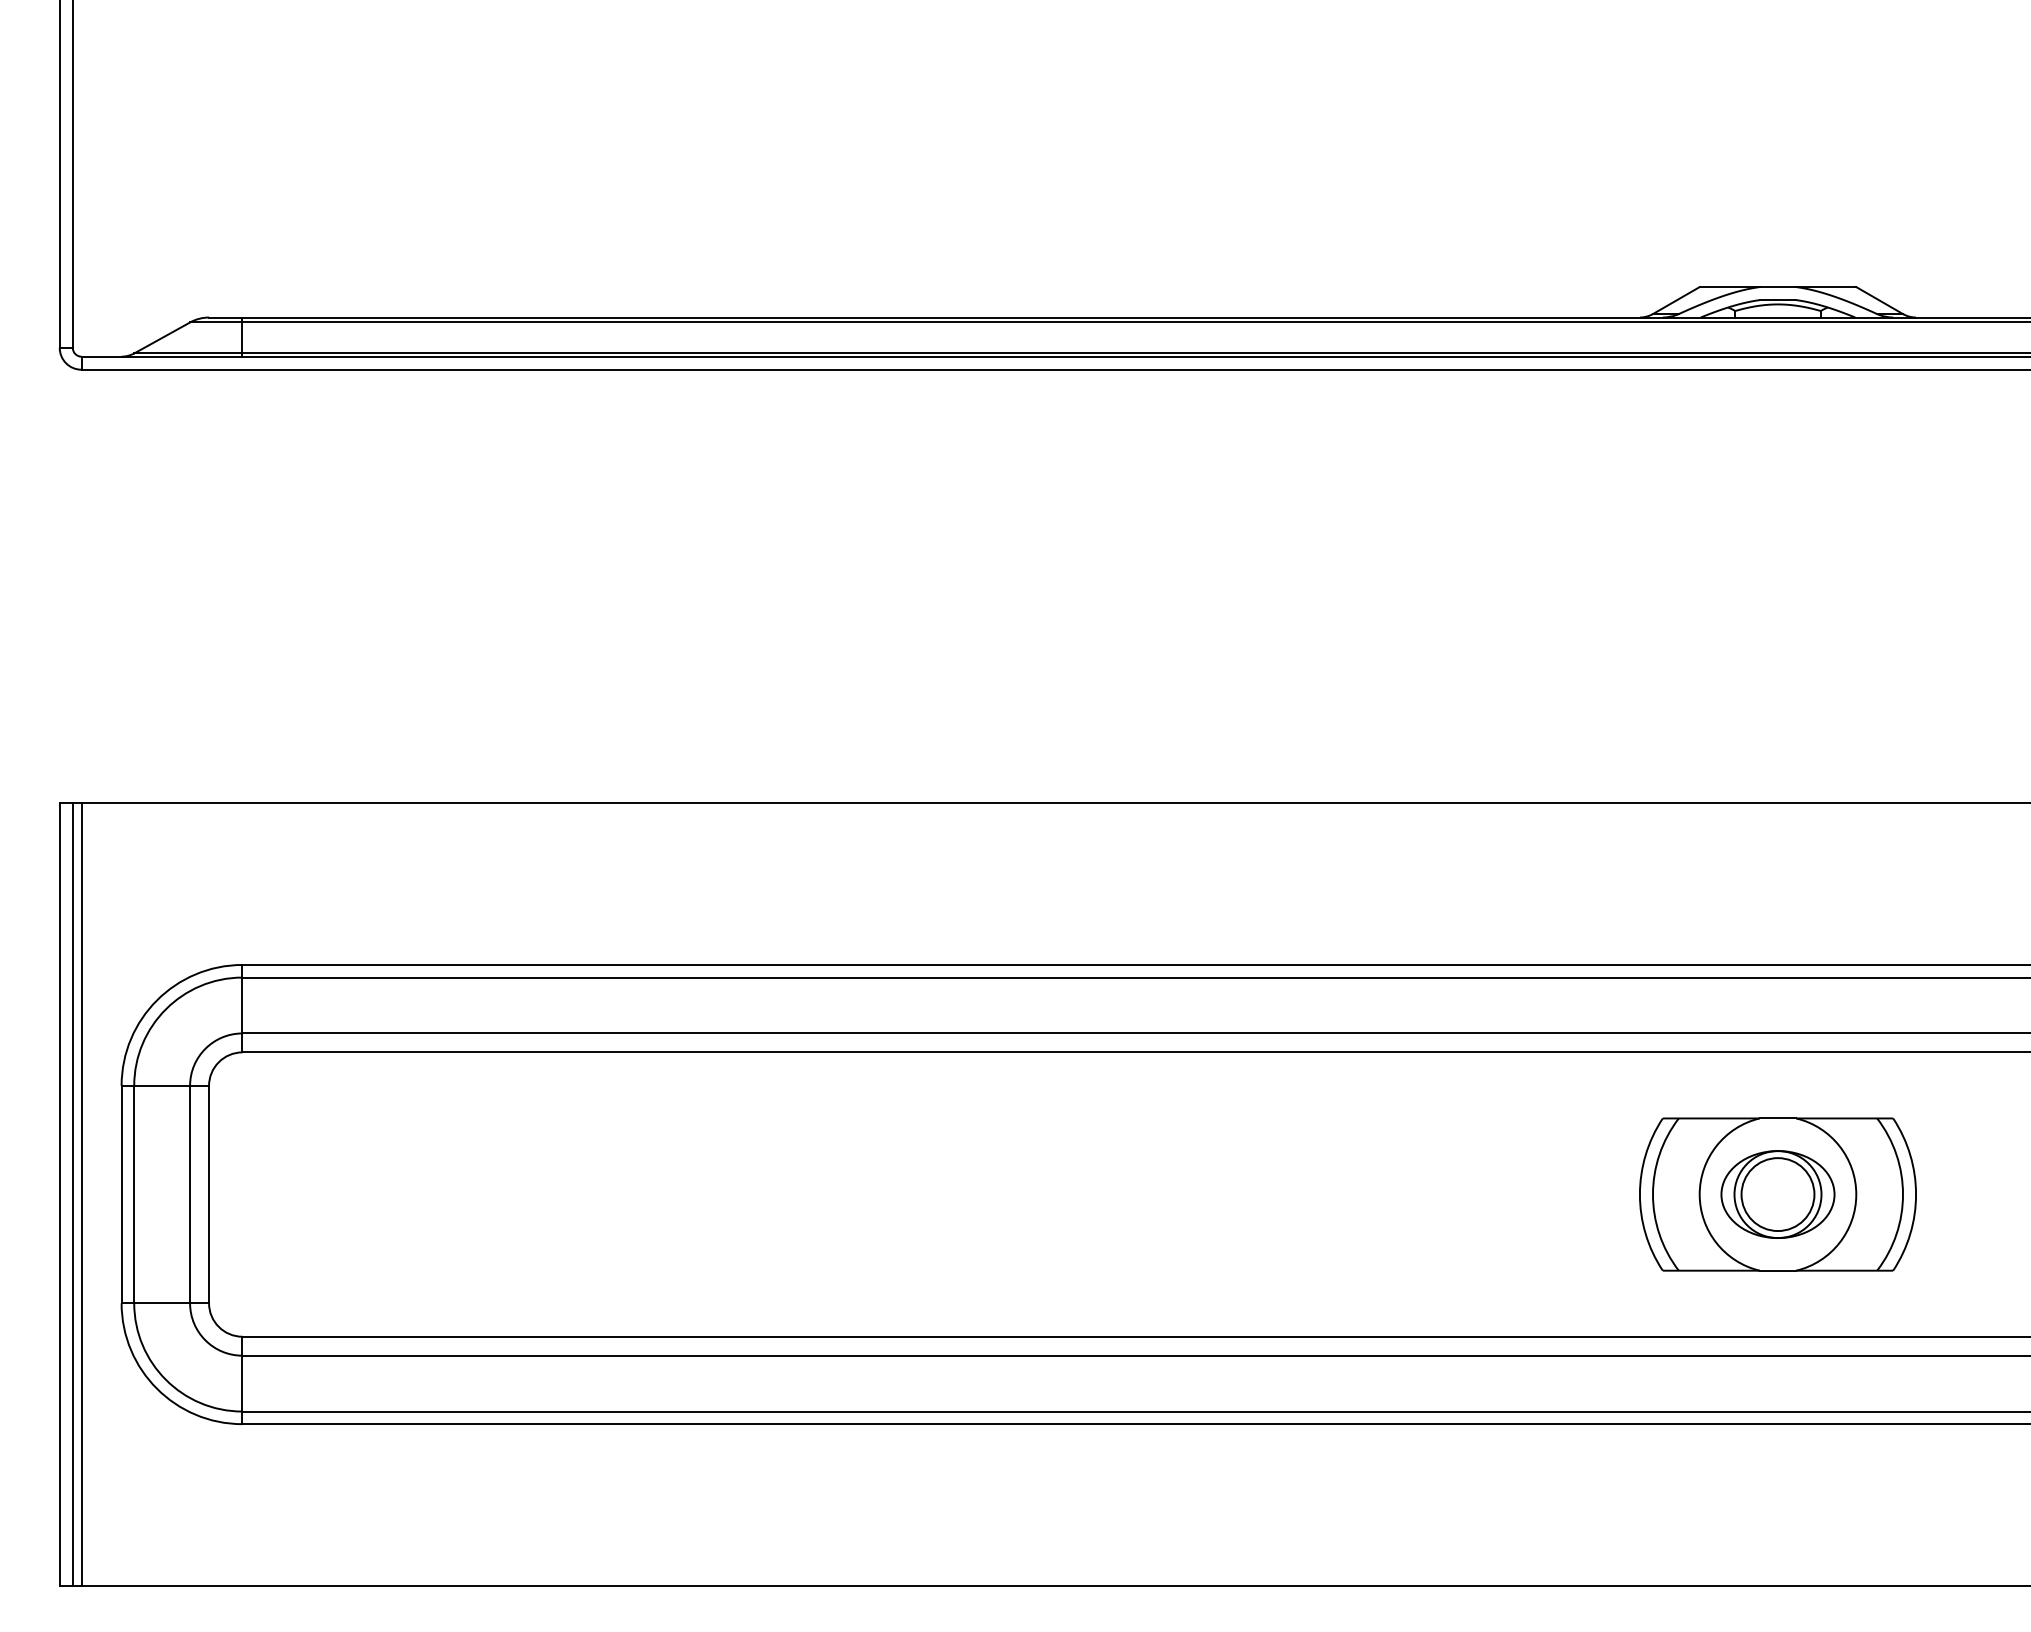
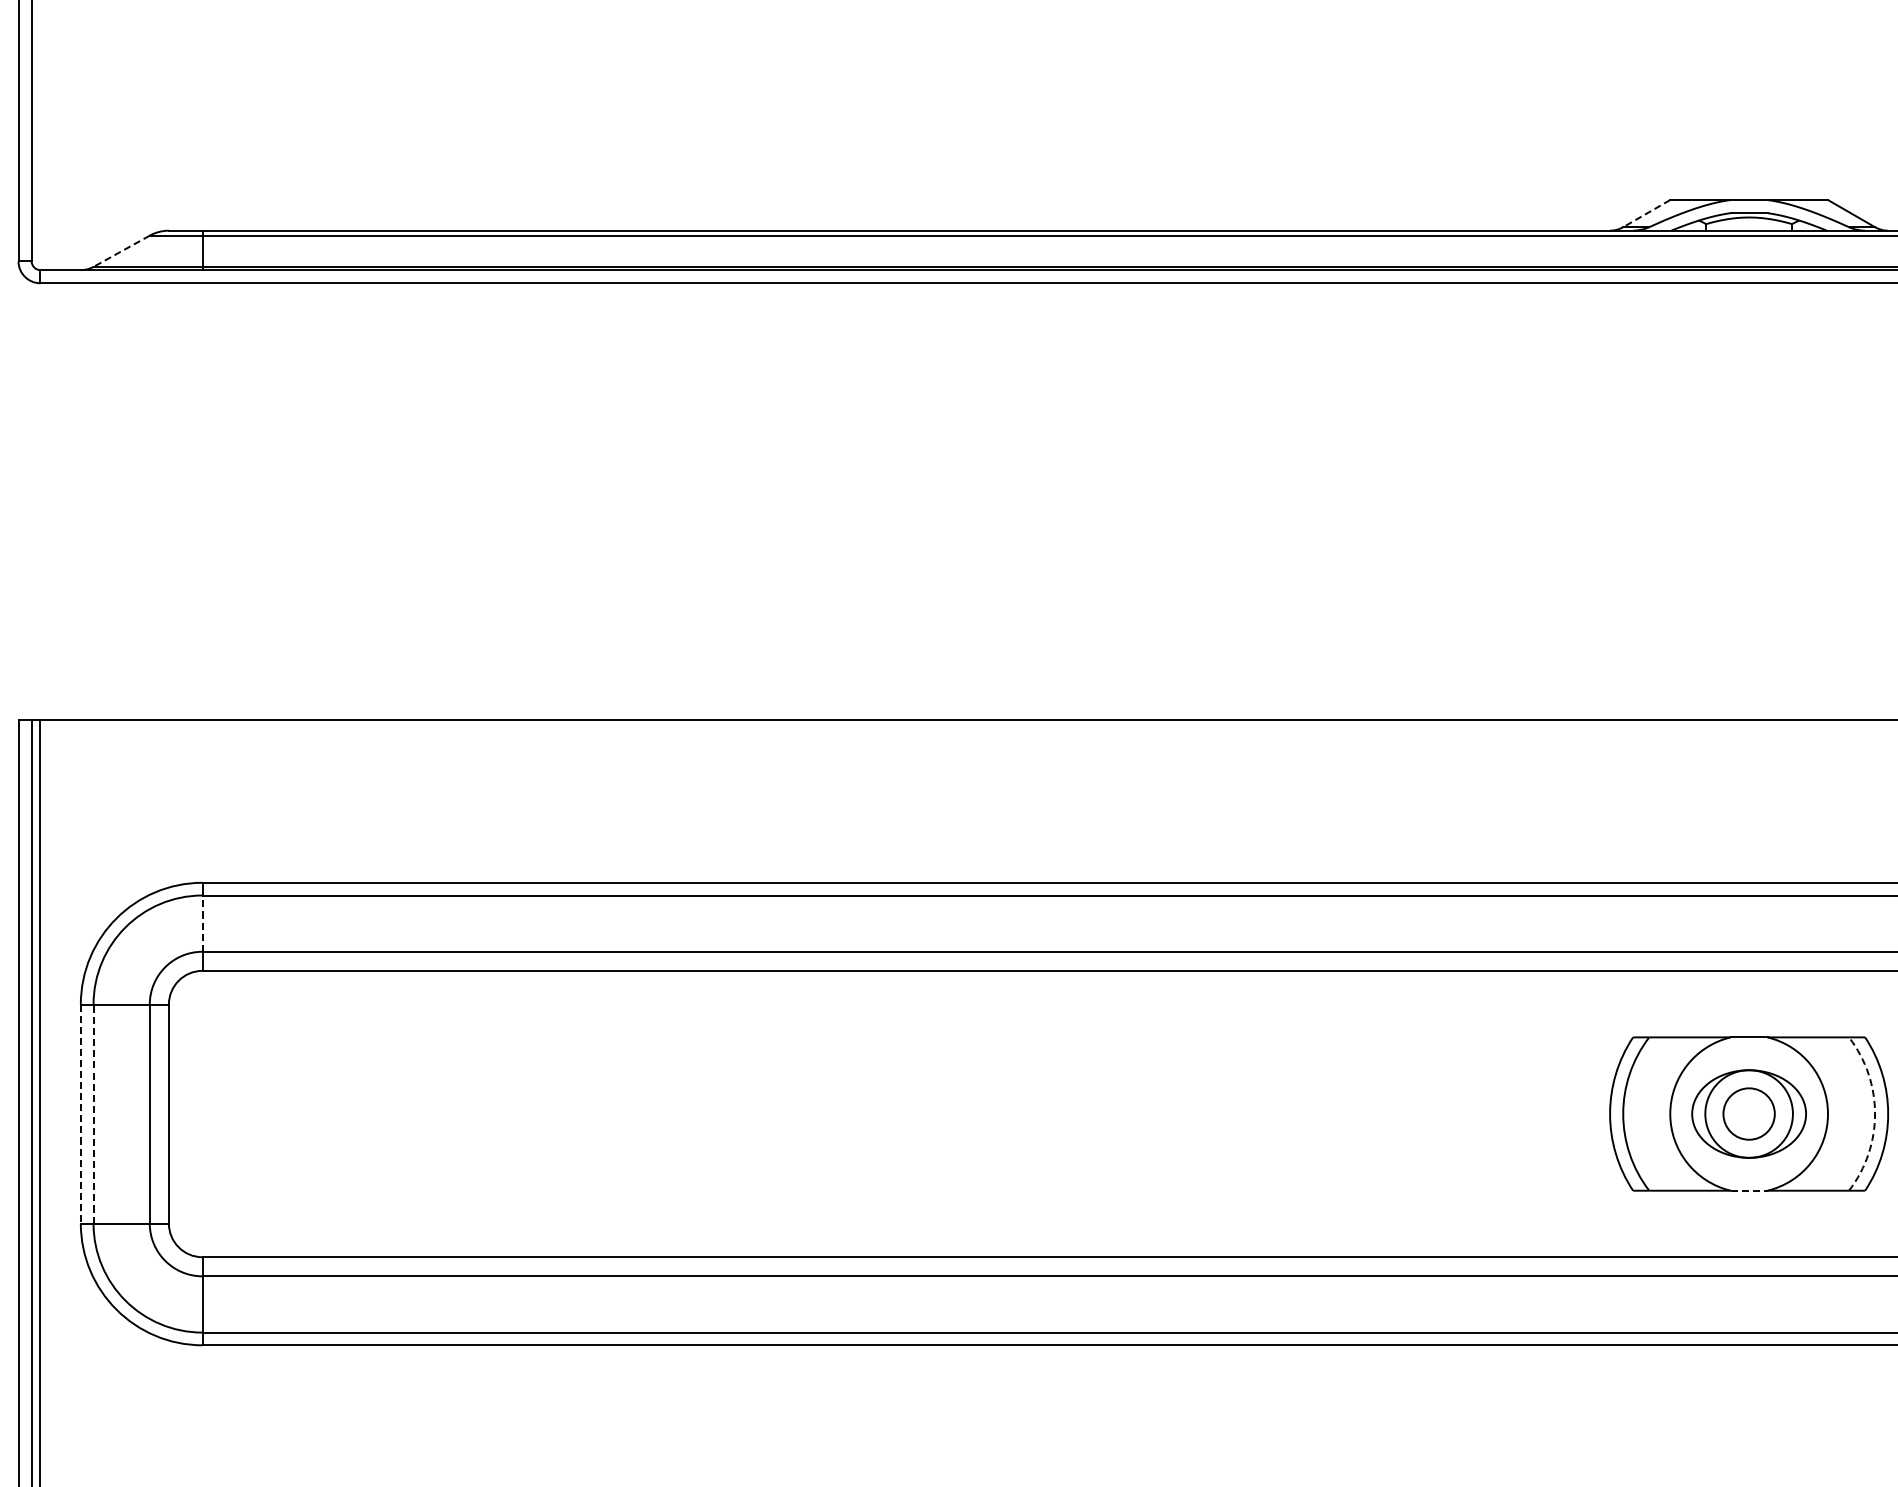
line: (1676, 300) -> (1646, 213), solid -> dashed
line: (162, 337) -> (122, 250), solid -> dashed
line: (242, 1005) -> (202, 923), solid -> dashed
line: (121, 1194) -> (80, 1113), solid -> dashed
line: (134, 1194) -> (93, 1113), solid -> dashed
circle: (1777, 1194) -> (1748, 1113), size x0.7
arc: (1903, 1194) -> (1875, 1113), solid -> dashed
line: (1778, 1270) -> (1749, 1190), solid -> dashed

